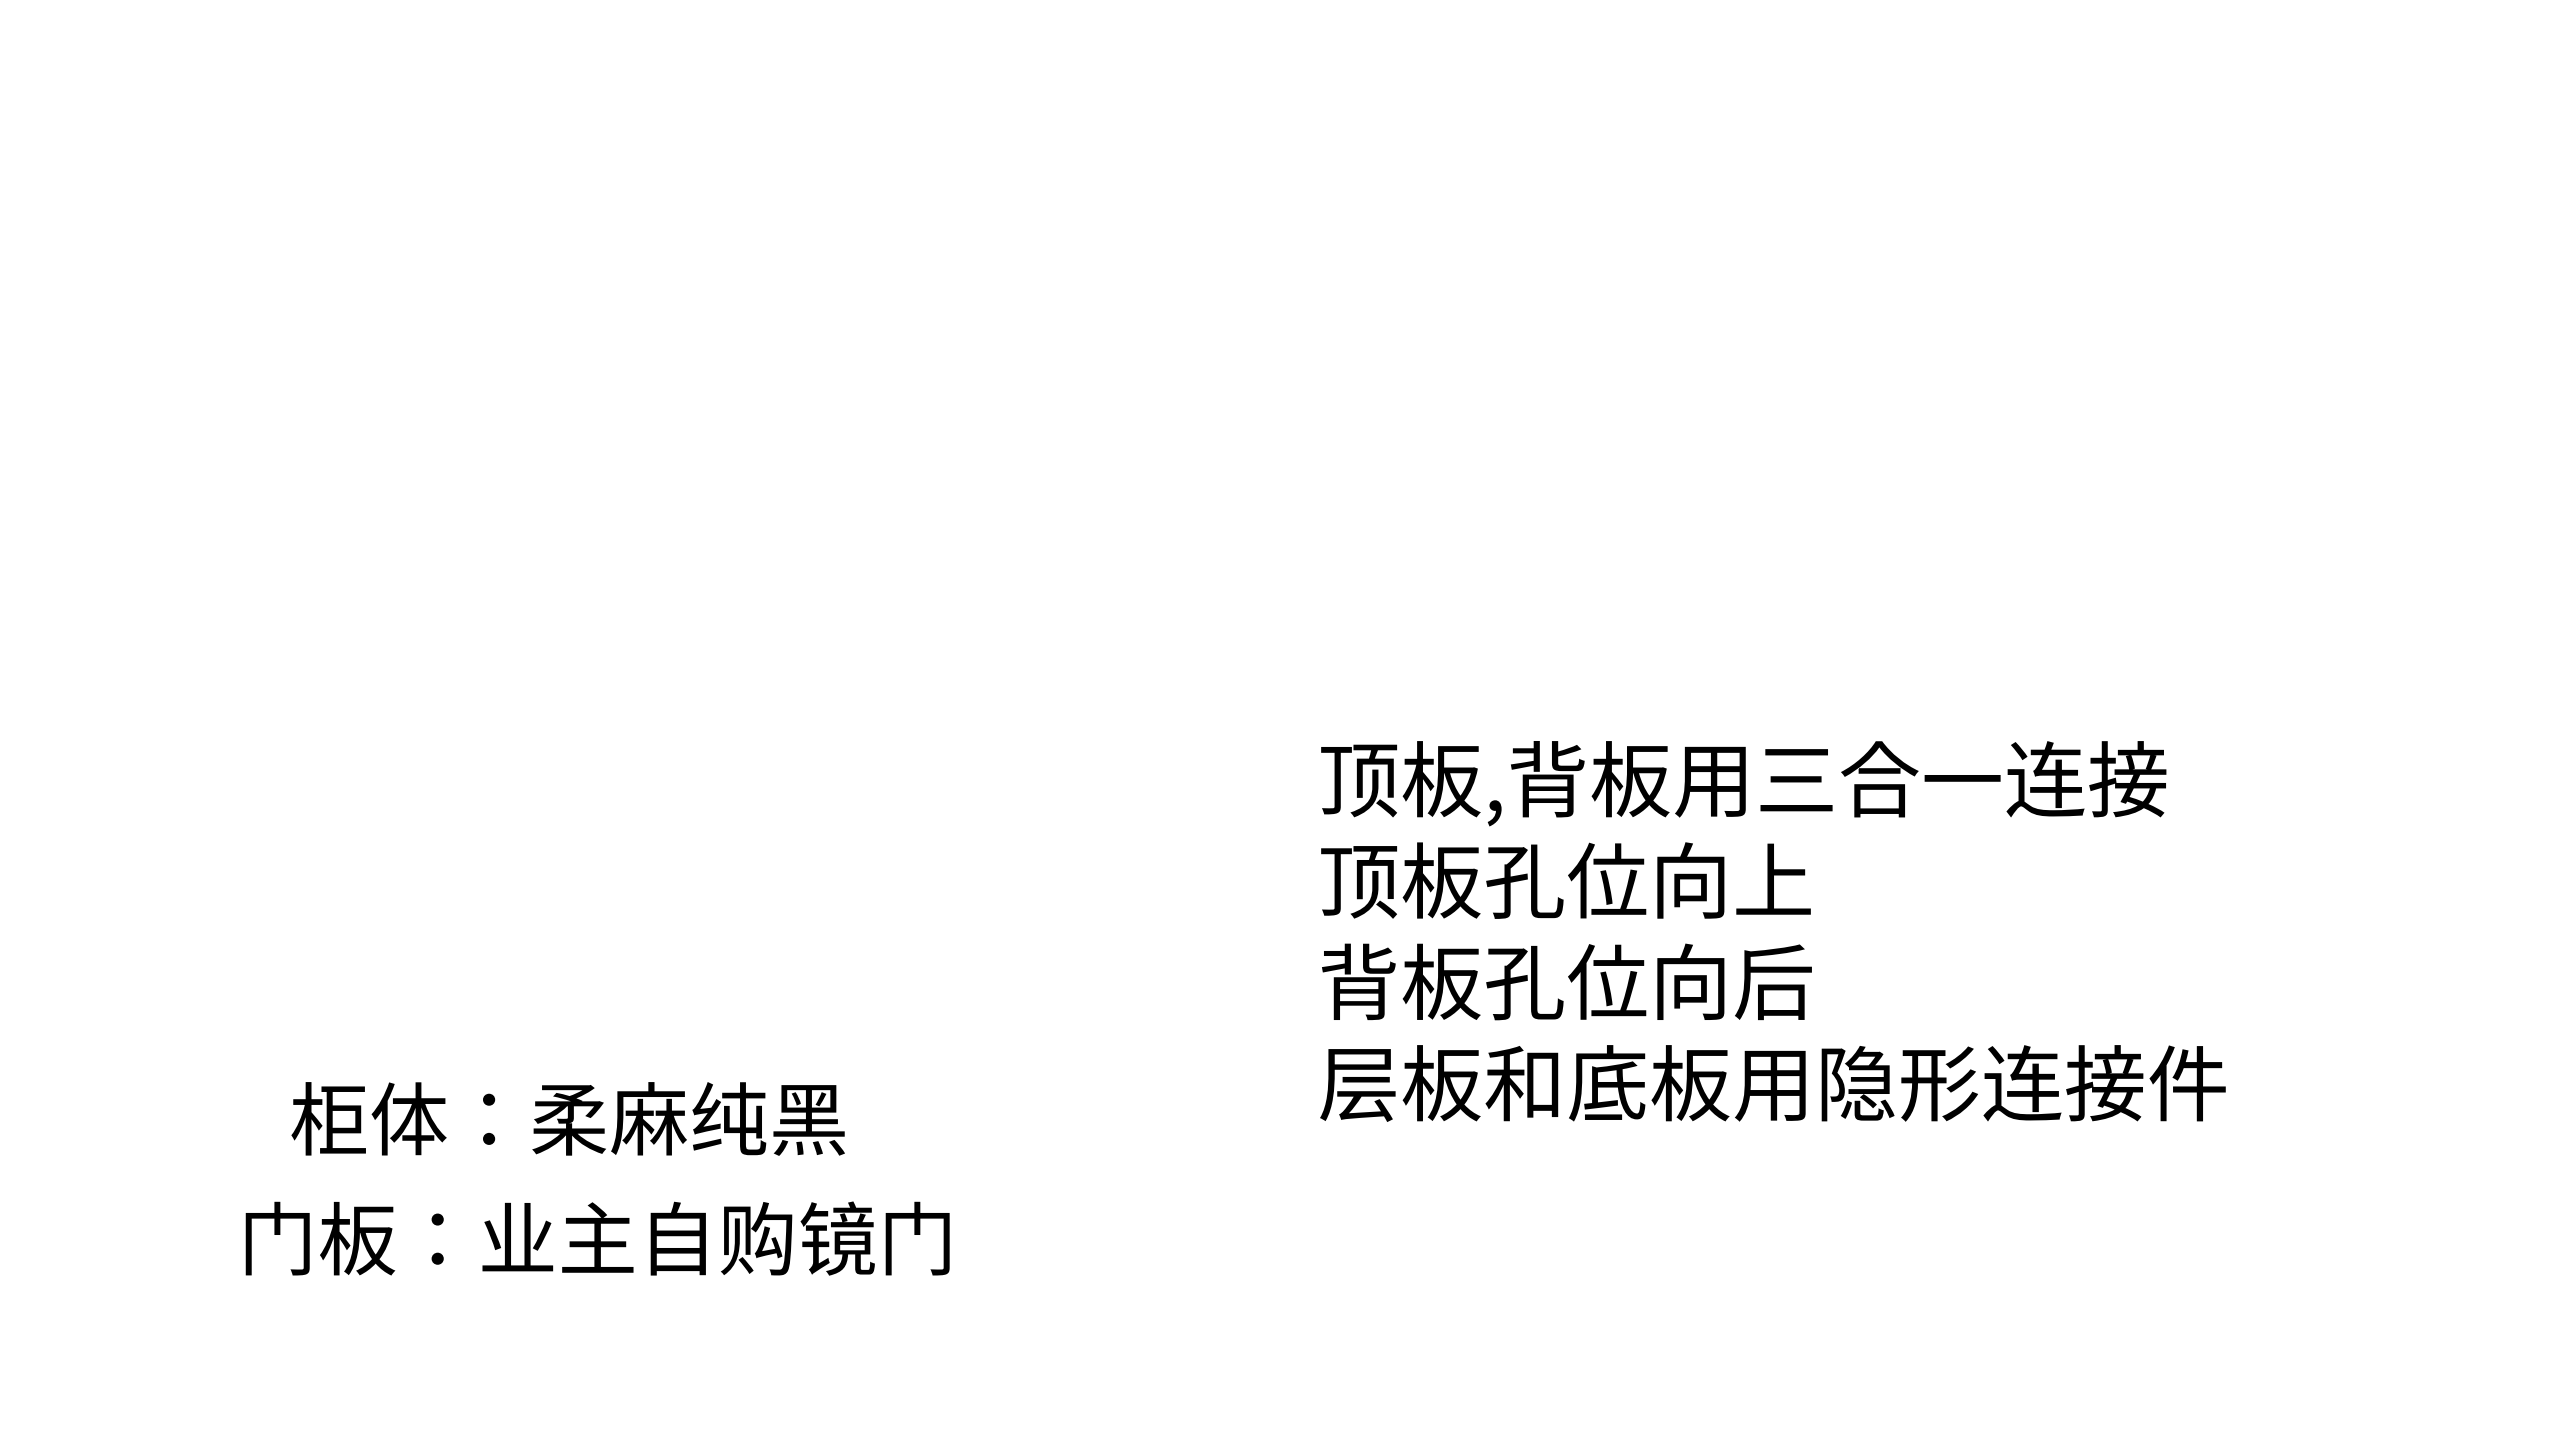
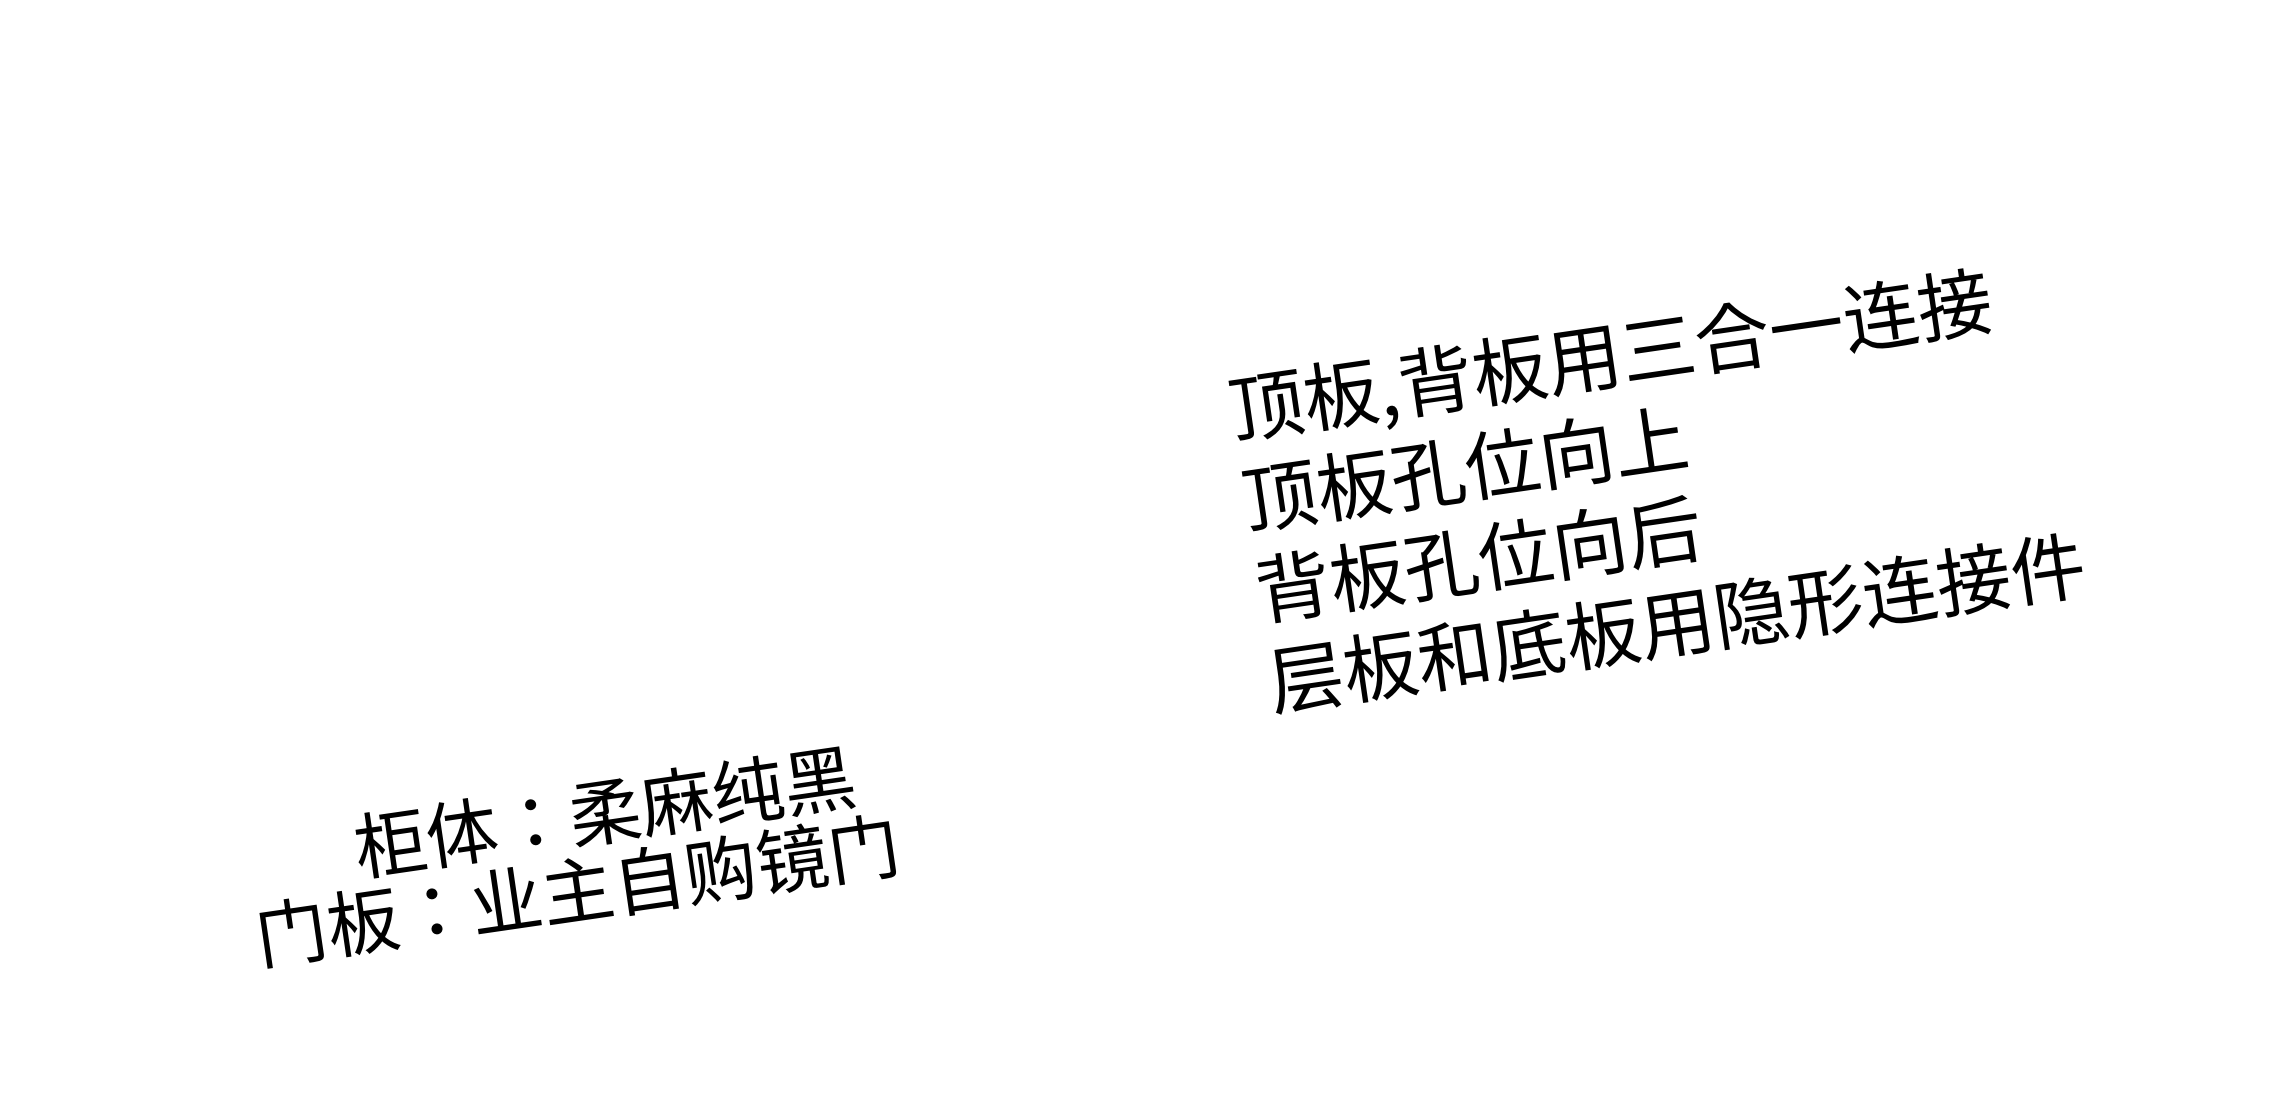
text: (597, 1238) -> (577, 889), moved

